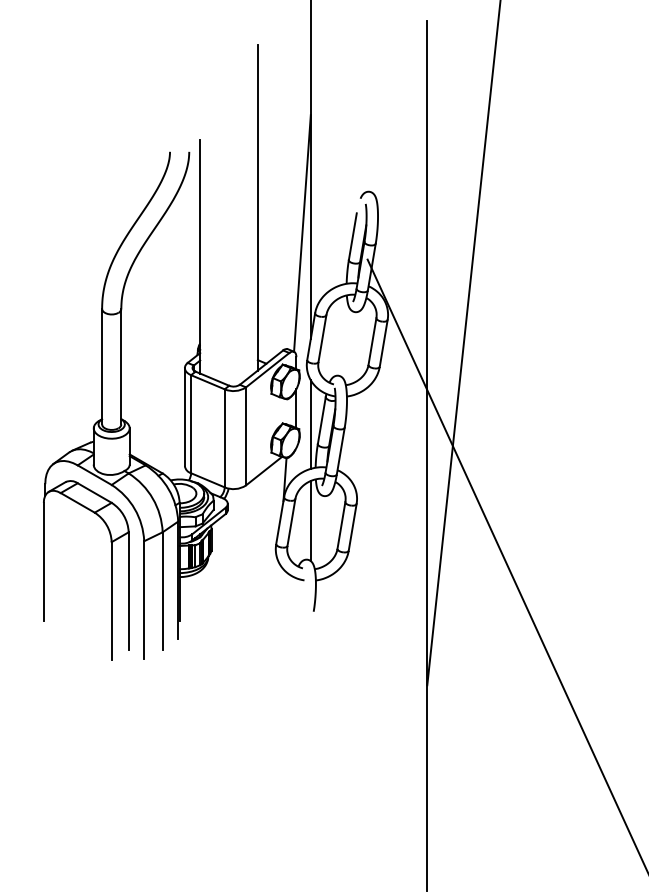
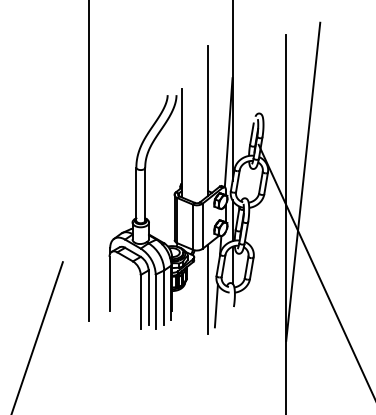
line: (258, 571) -> (208, 288), added
line: (273, 608) -> (215, 305), added

